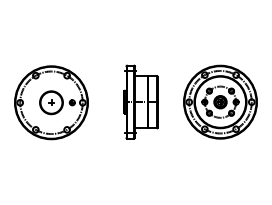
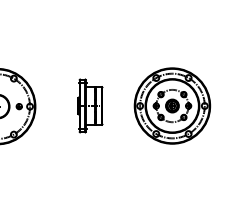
part: (140, 101) -> (89, 105), size x0.7

